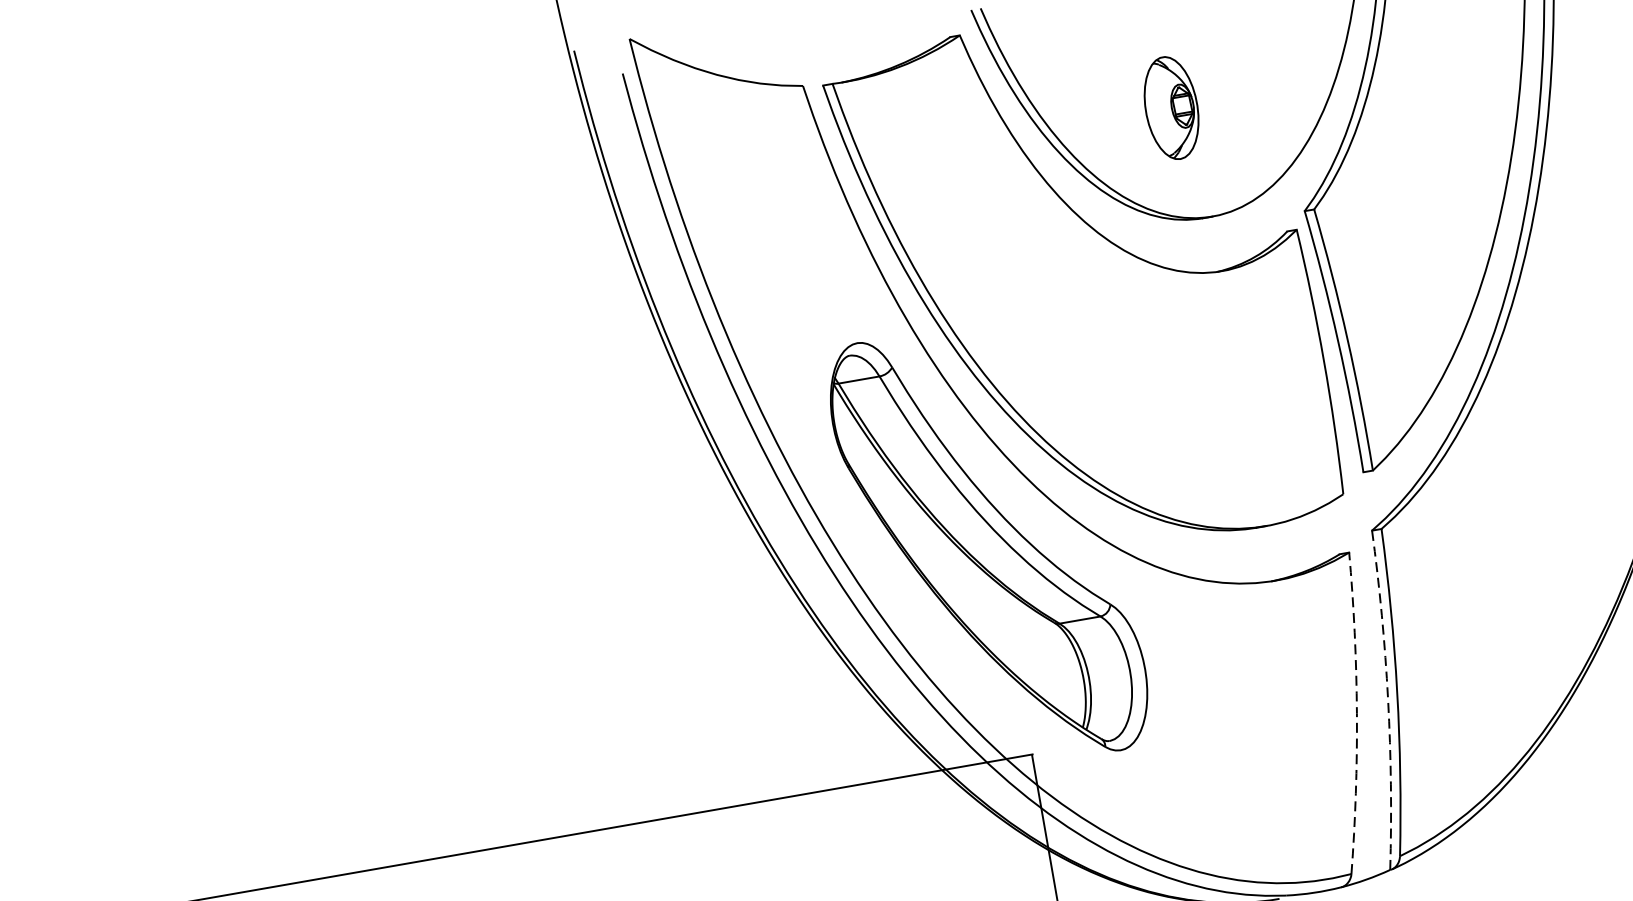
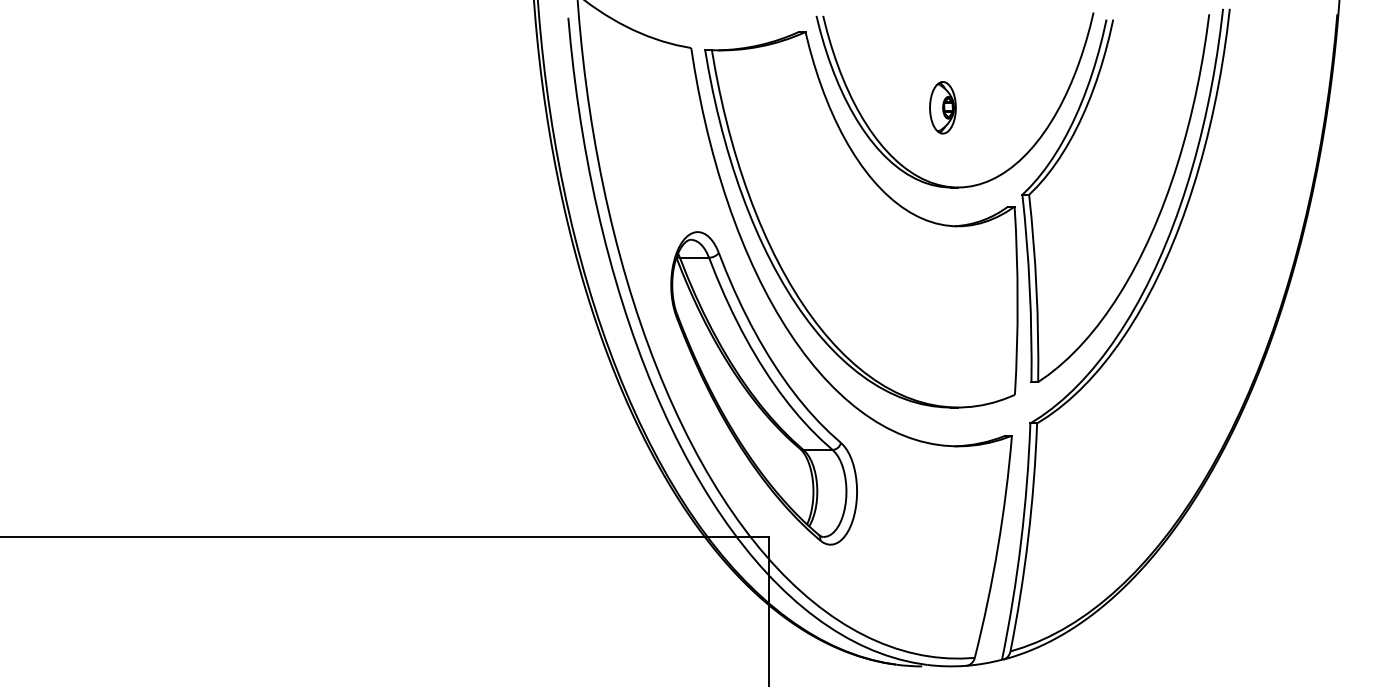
part: (1170, 107) -> (942, 107), size x0.71
arc: (1388, 700) -> (1021, 542), dashed -> solid
arc: (1356, 713) -> (997, 547), dashed -> solid

